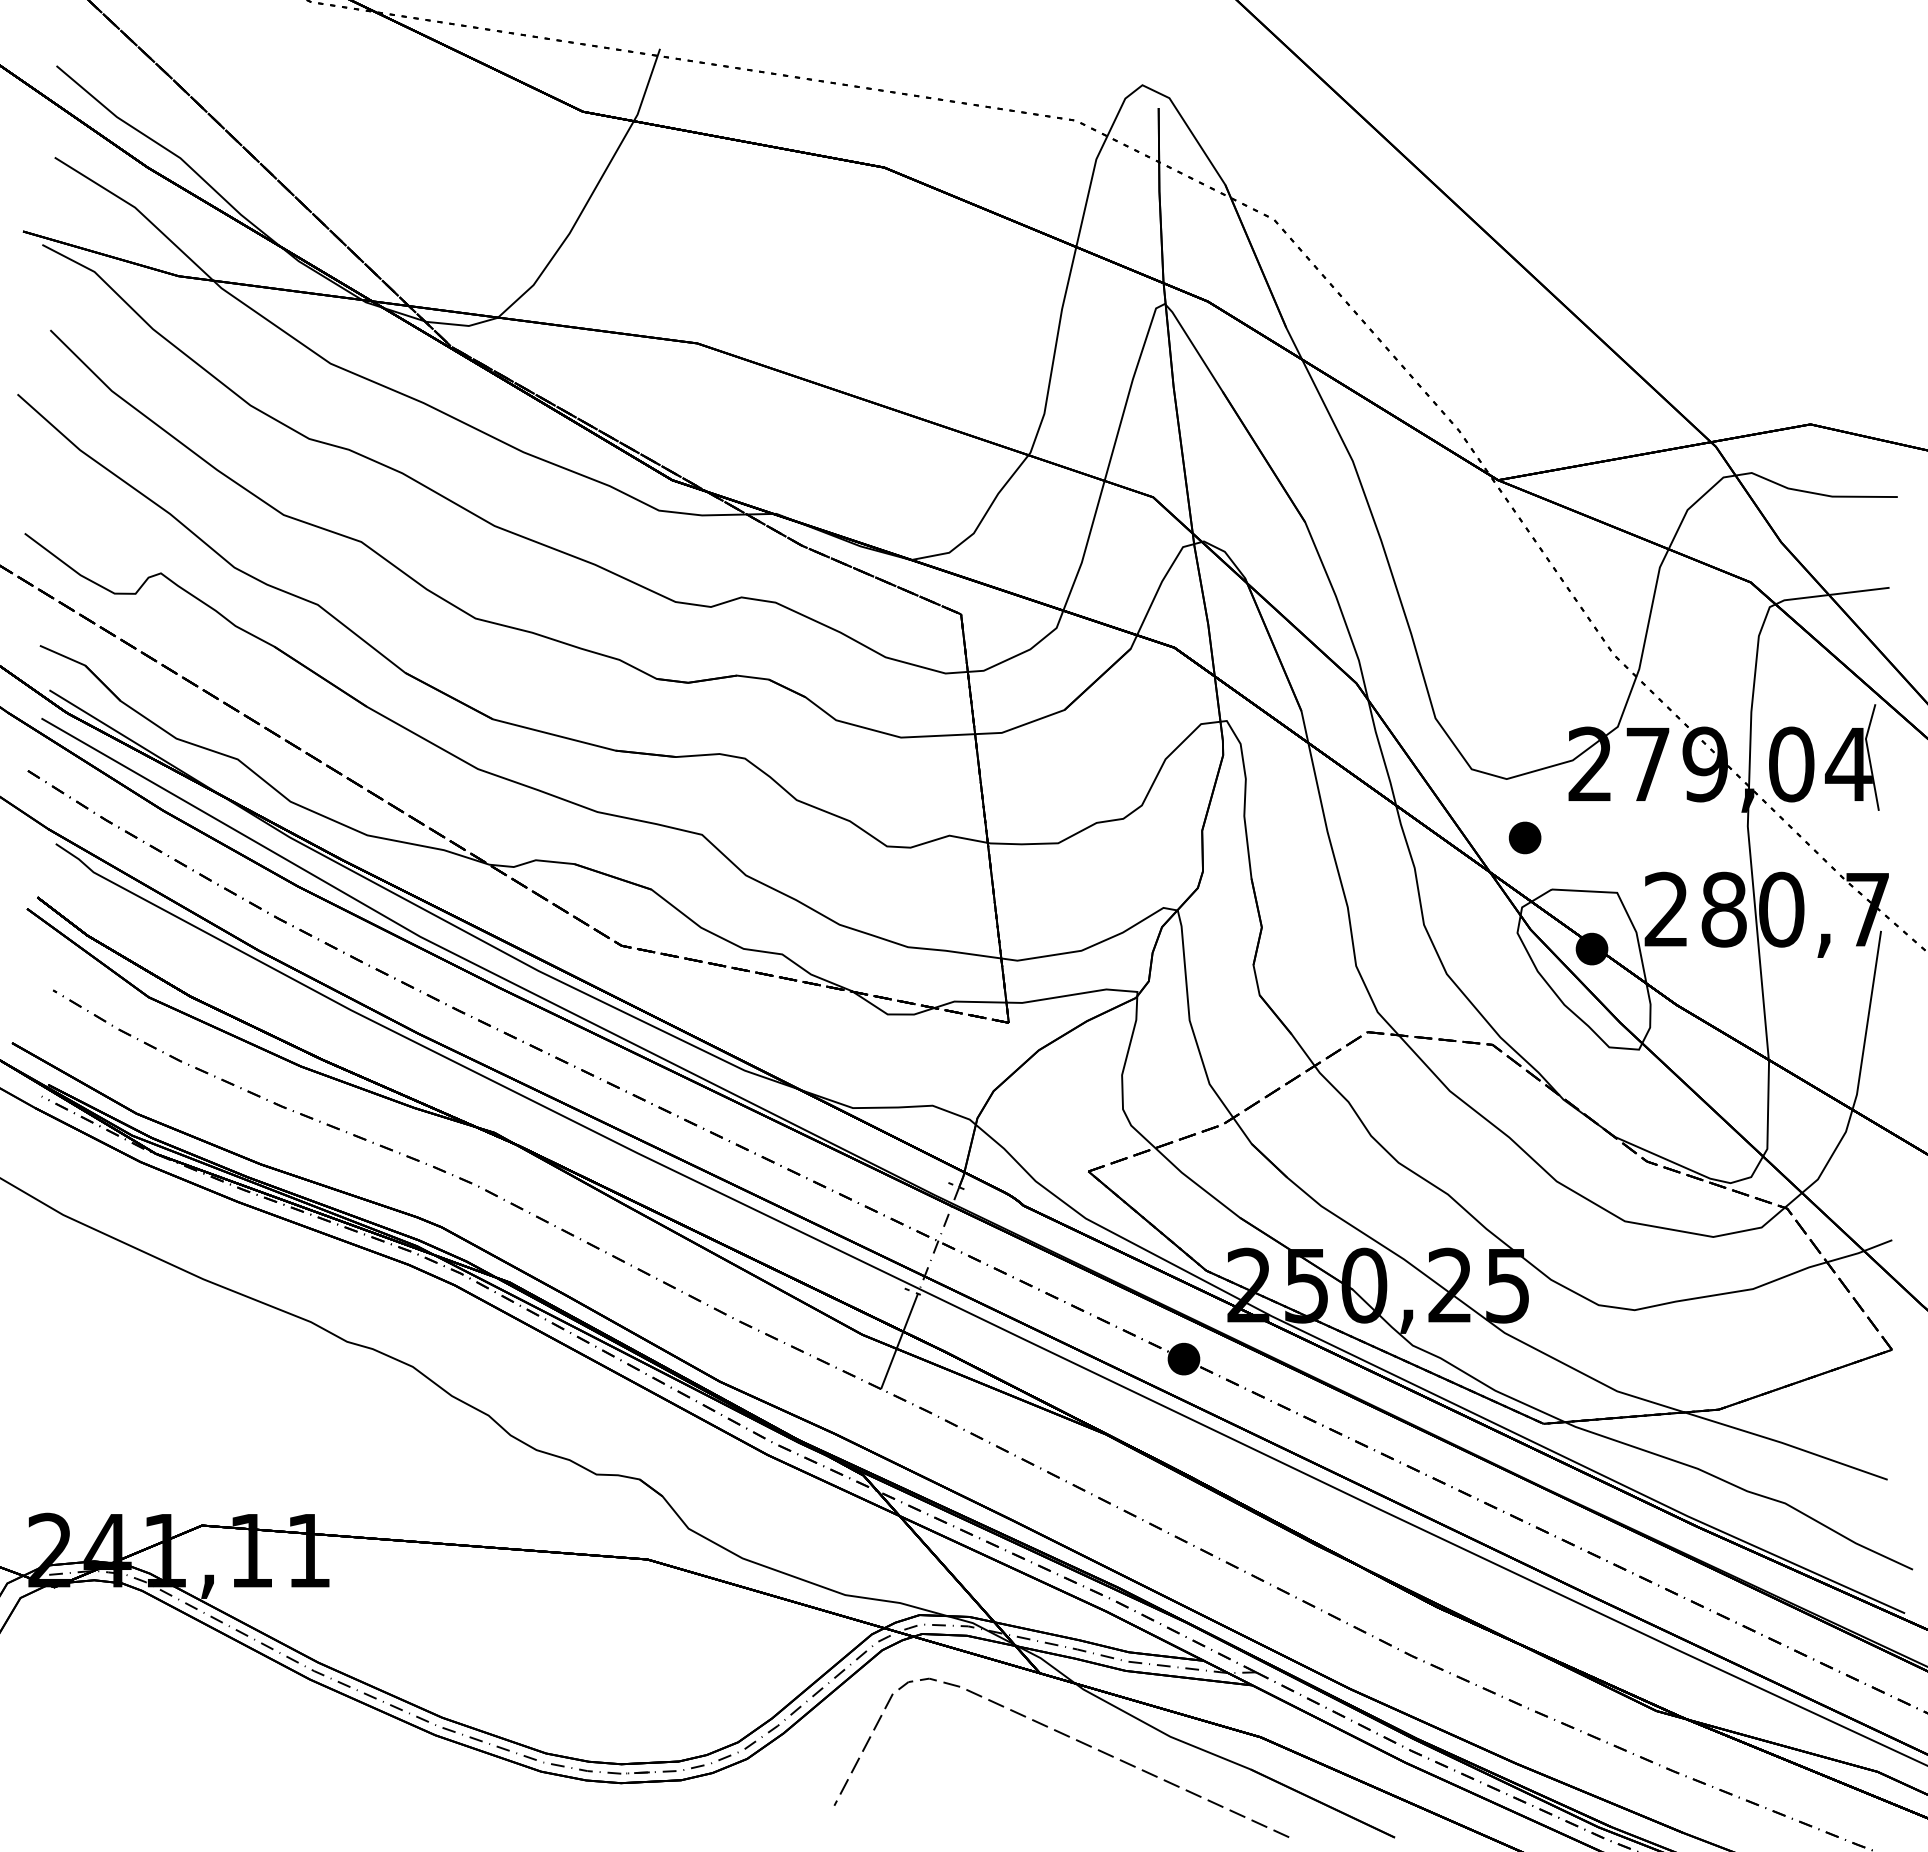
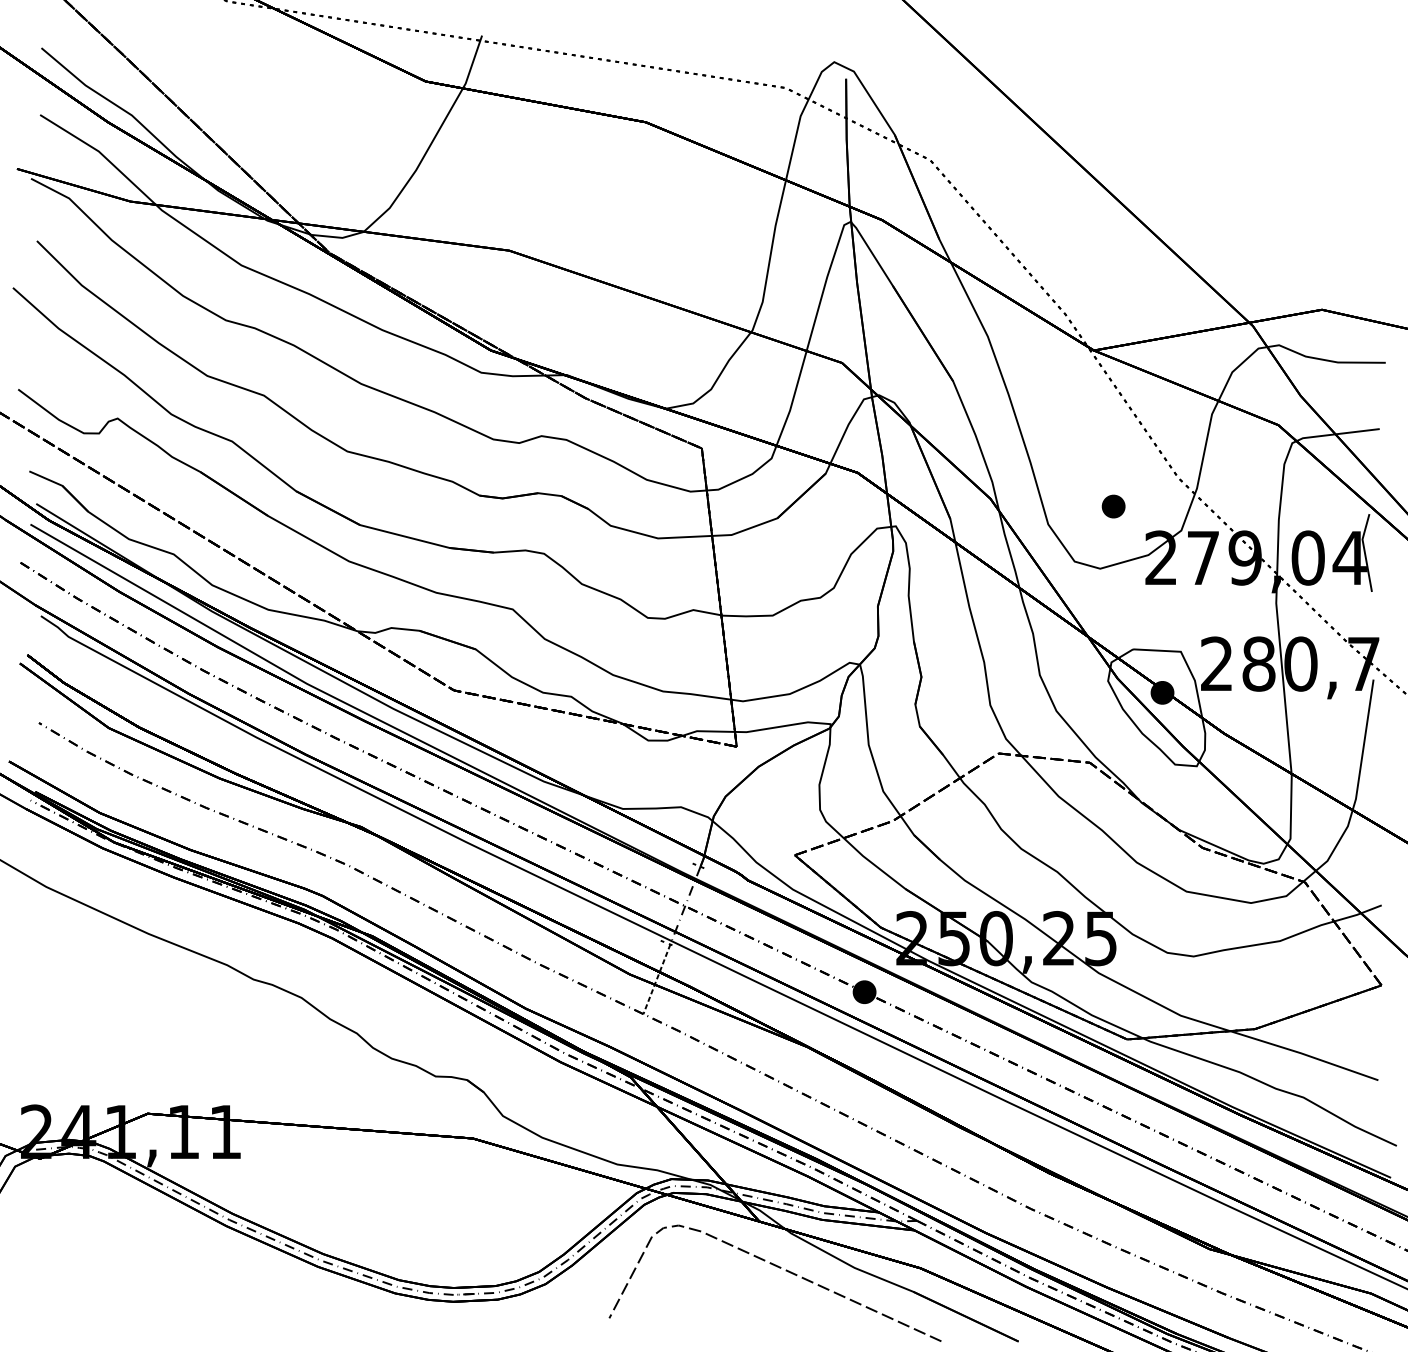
part: (1524, 837) -> (1113, 506), moved
line: (899, 1341) -> (656, 979), solid -> dashed

